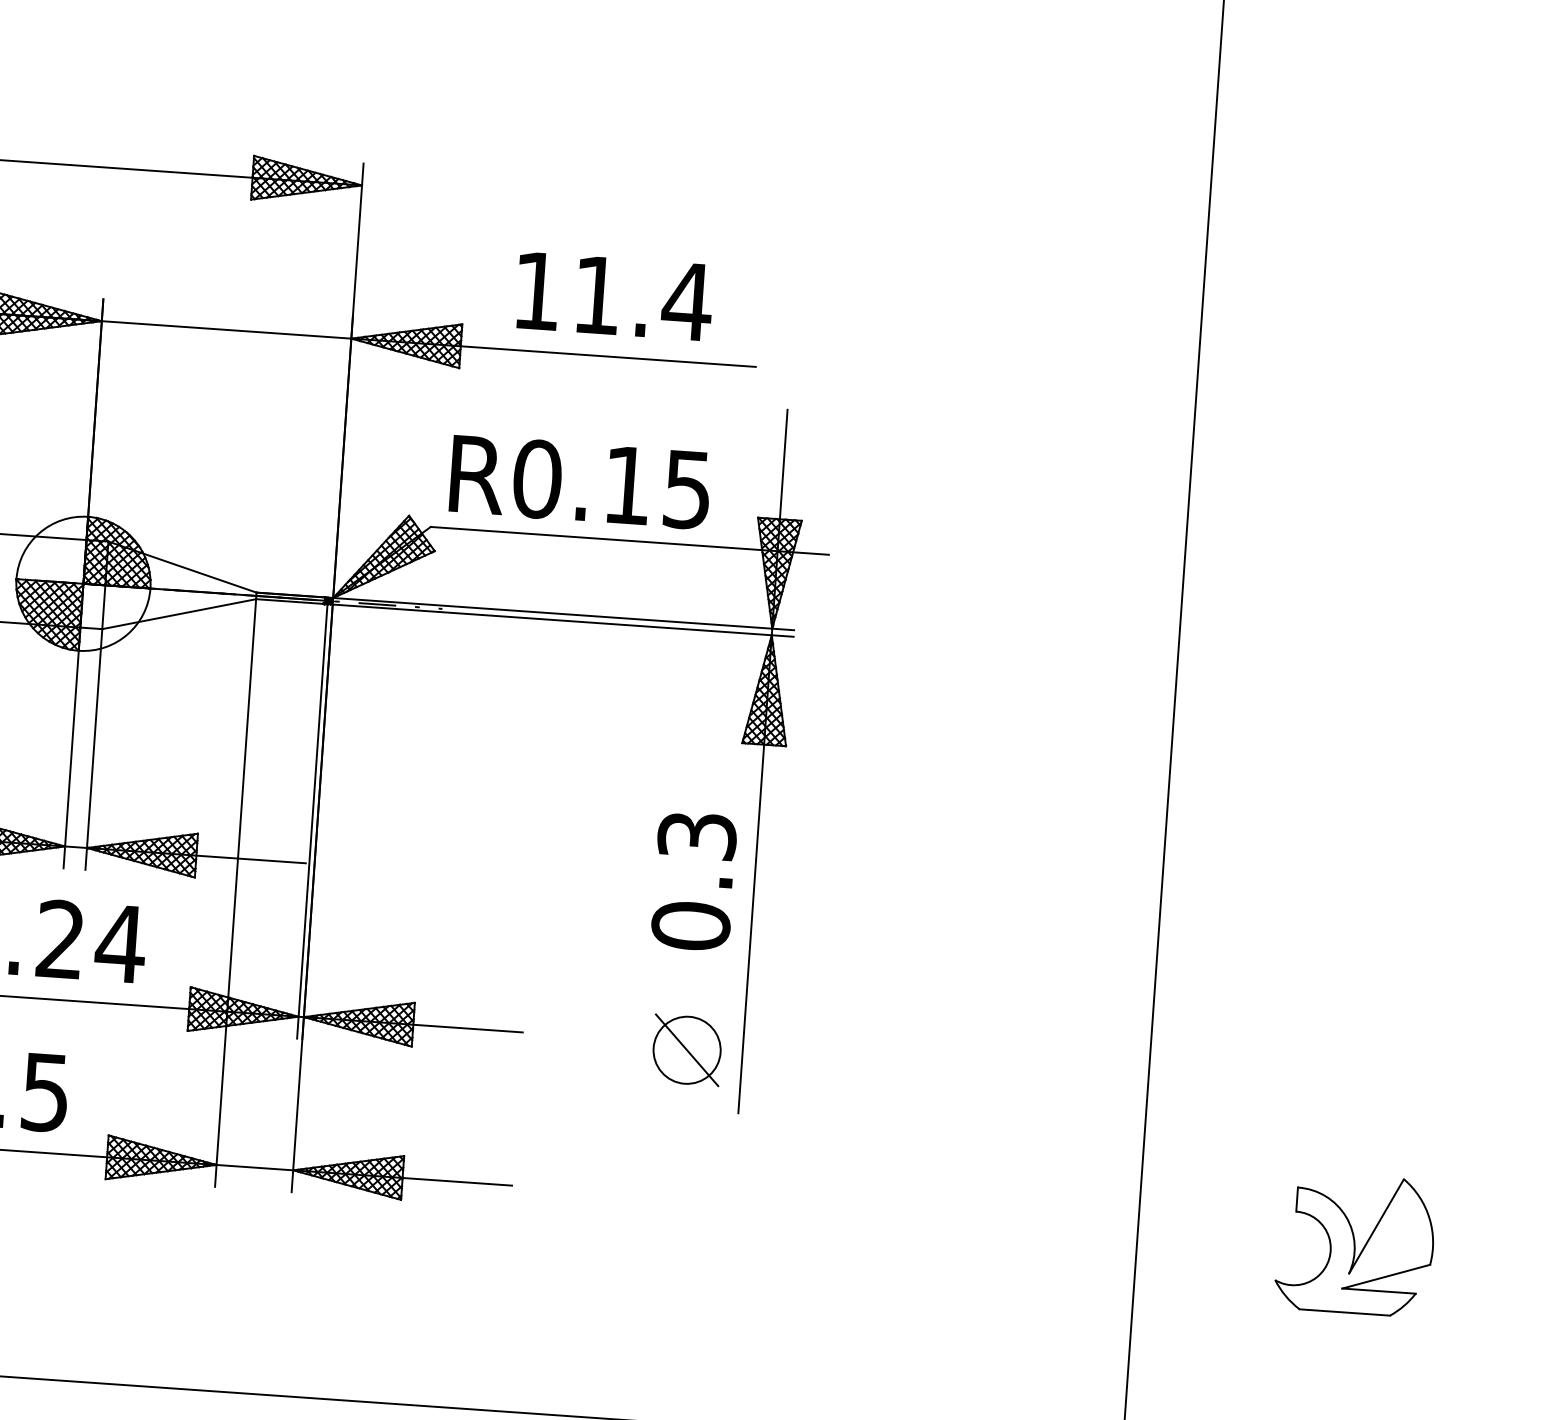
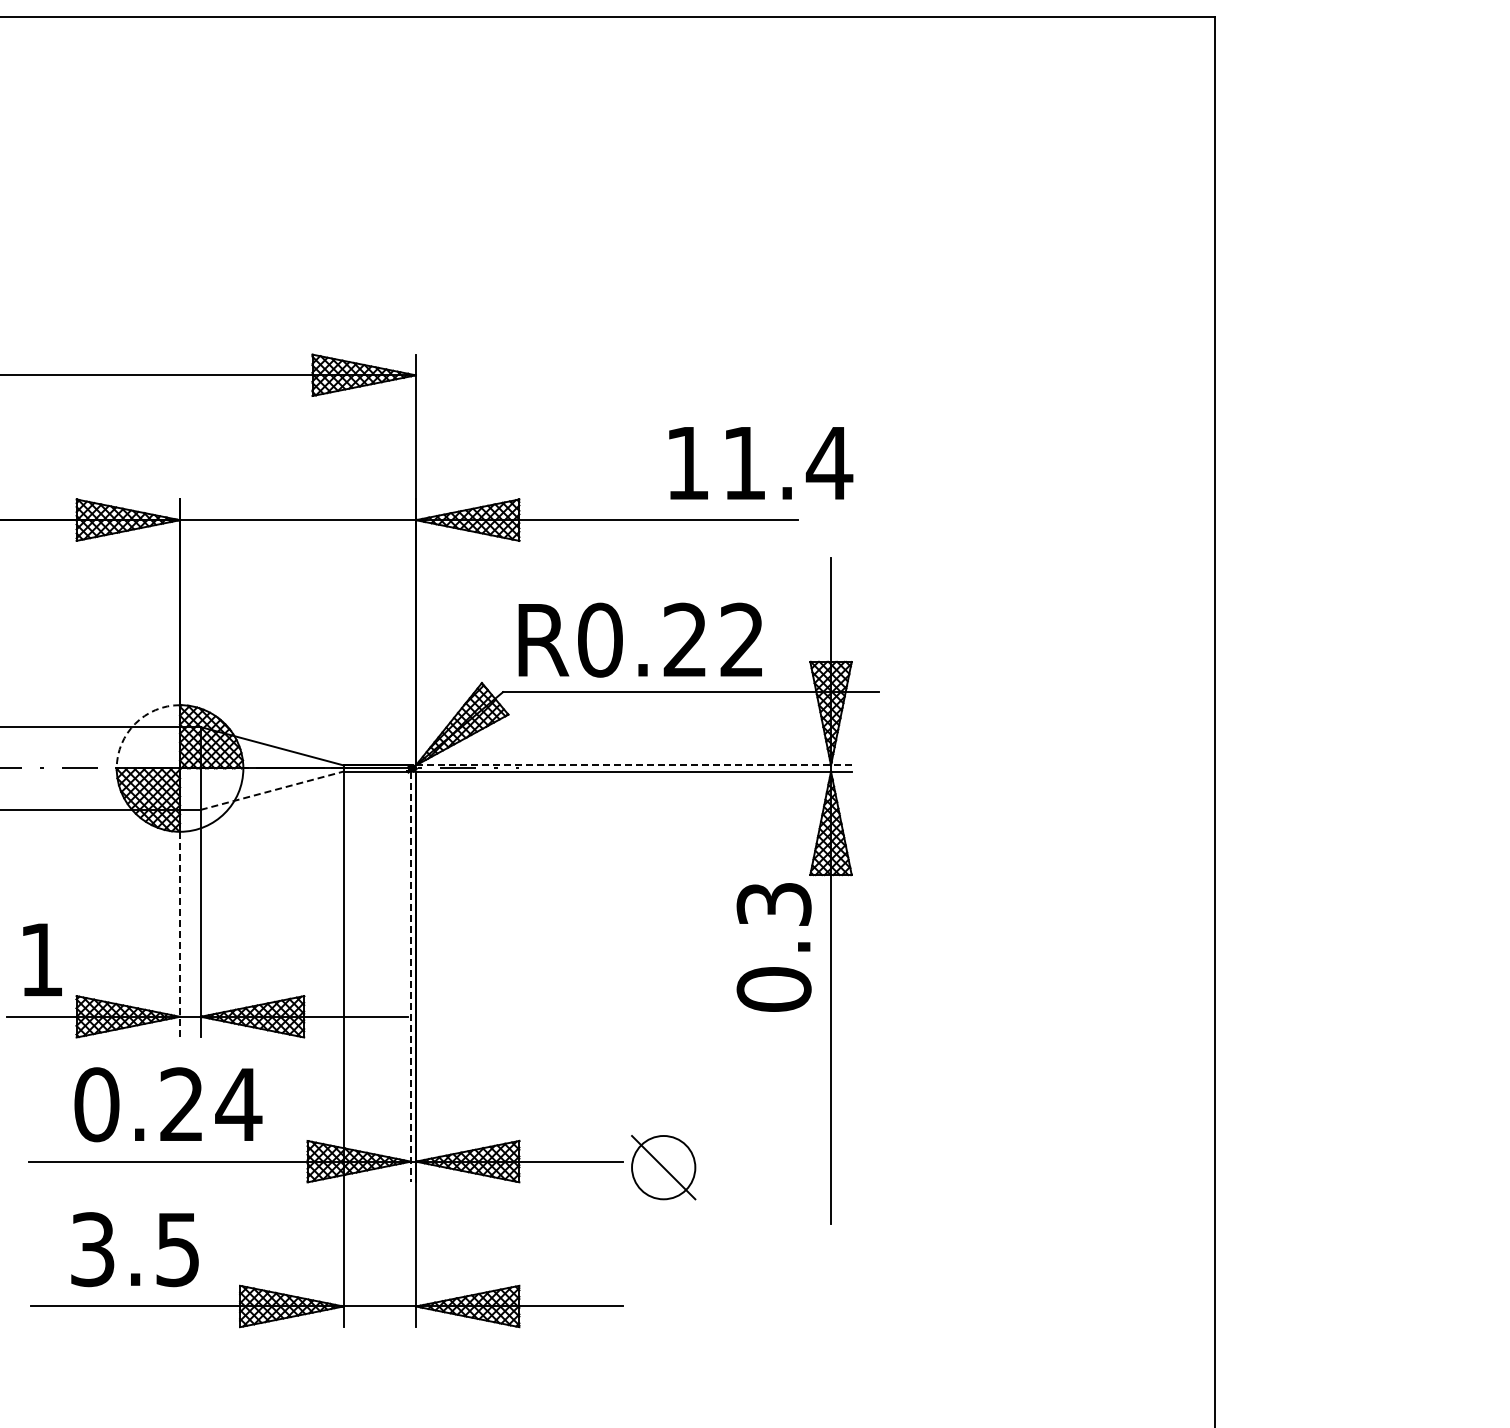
text: (615, 296) -> (761, 463), moved
text: (657, 486) -> (713, 639), R0.15 -> R0.22
arc: (39, 532) -> (135, 723), solid -> dashed
line: (179, 613) -> (272, 790), solid -> dashed
line: (563, 614) -> (633, 765), solid -> dashed
line: (72, 747) -> (180, 923), solid -> dashed
line: (311, 821) -> (410, 977), solid -> dashed
text: (693, 881) -> (773, 947), moved
part: (686, 1050) -> (663, 1167), moved
part: (1355, 1243) -> (1420, 1305), removed

